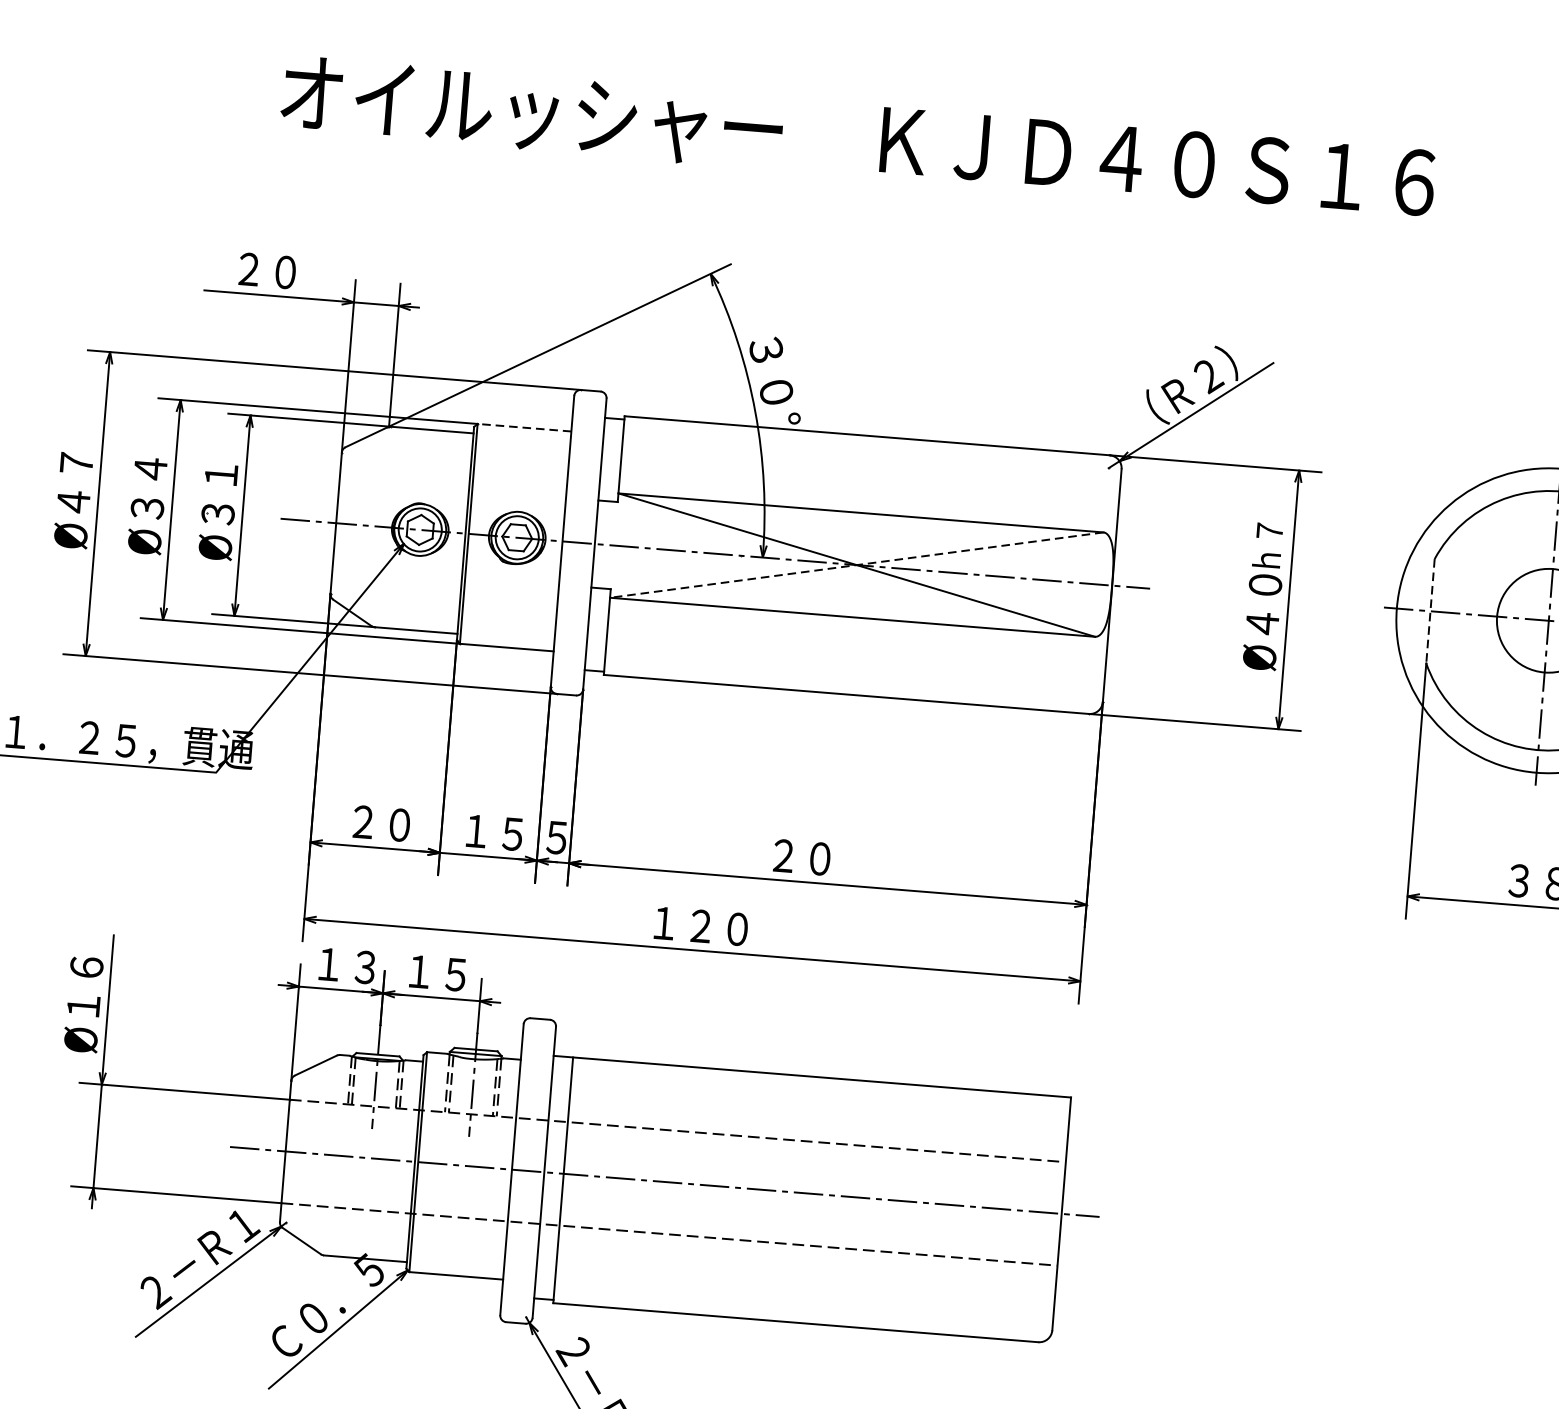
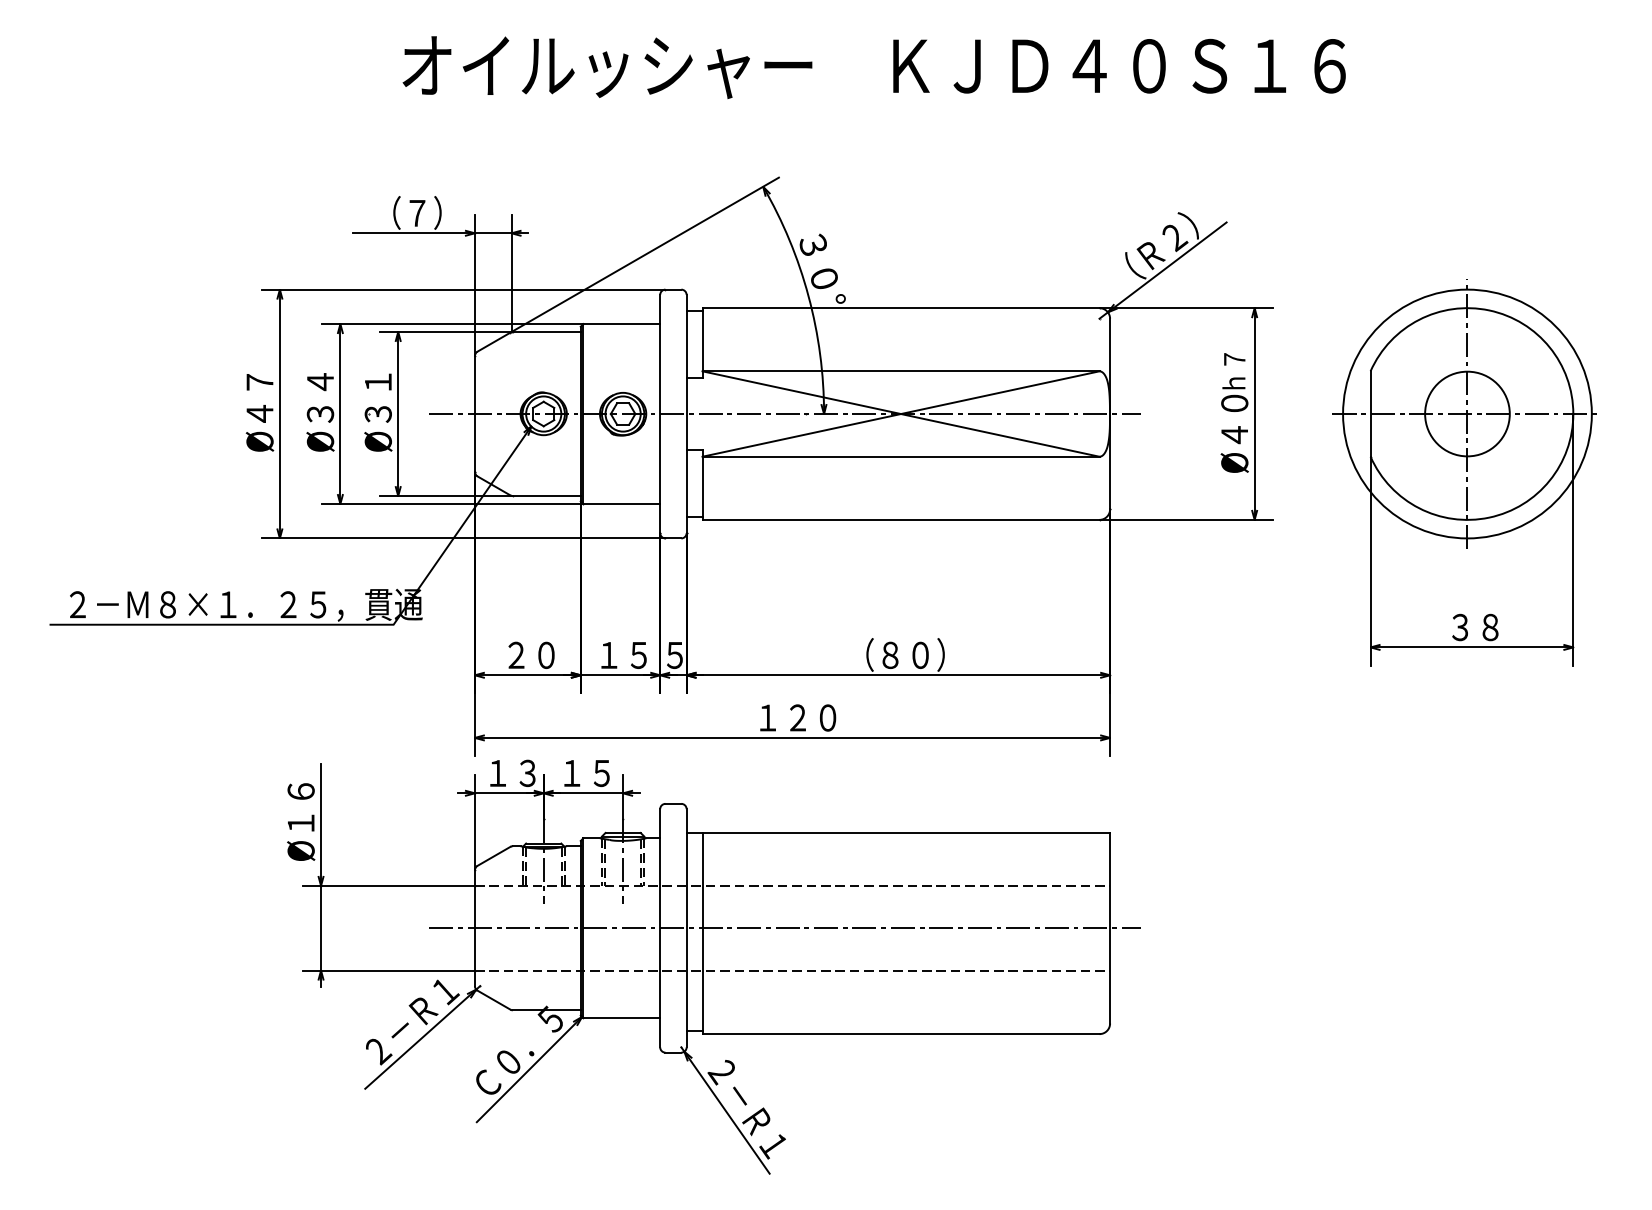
text: (277, 270) -> (410, 212), ２０ -> （７）
line: (524, 428) -> (621, 324), dashed -> solid
line: (856, 565) -> (900, 414), dashed -> solid
line: (1430, 611) -> (1370, 414), dashed -> solid
text: (830, 858) -> (898, 654), ２０ -> （８０）

